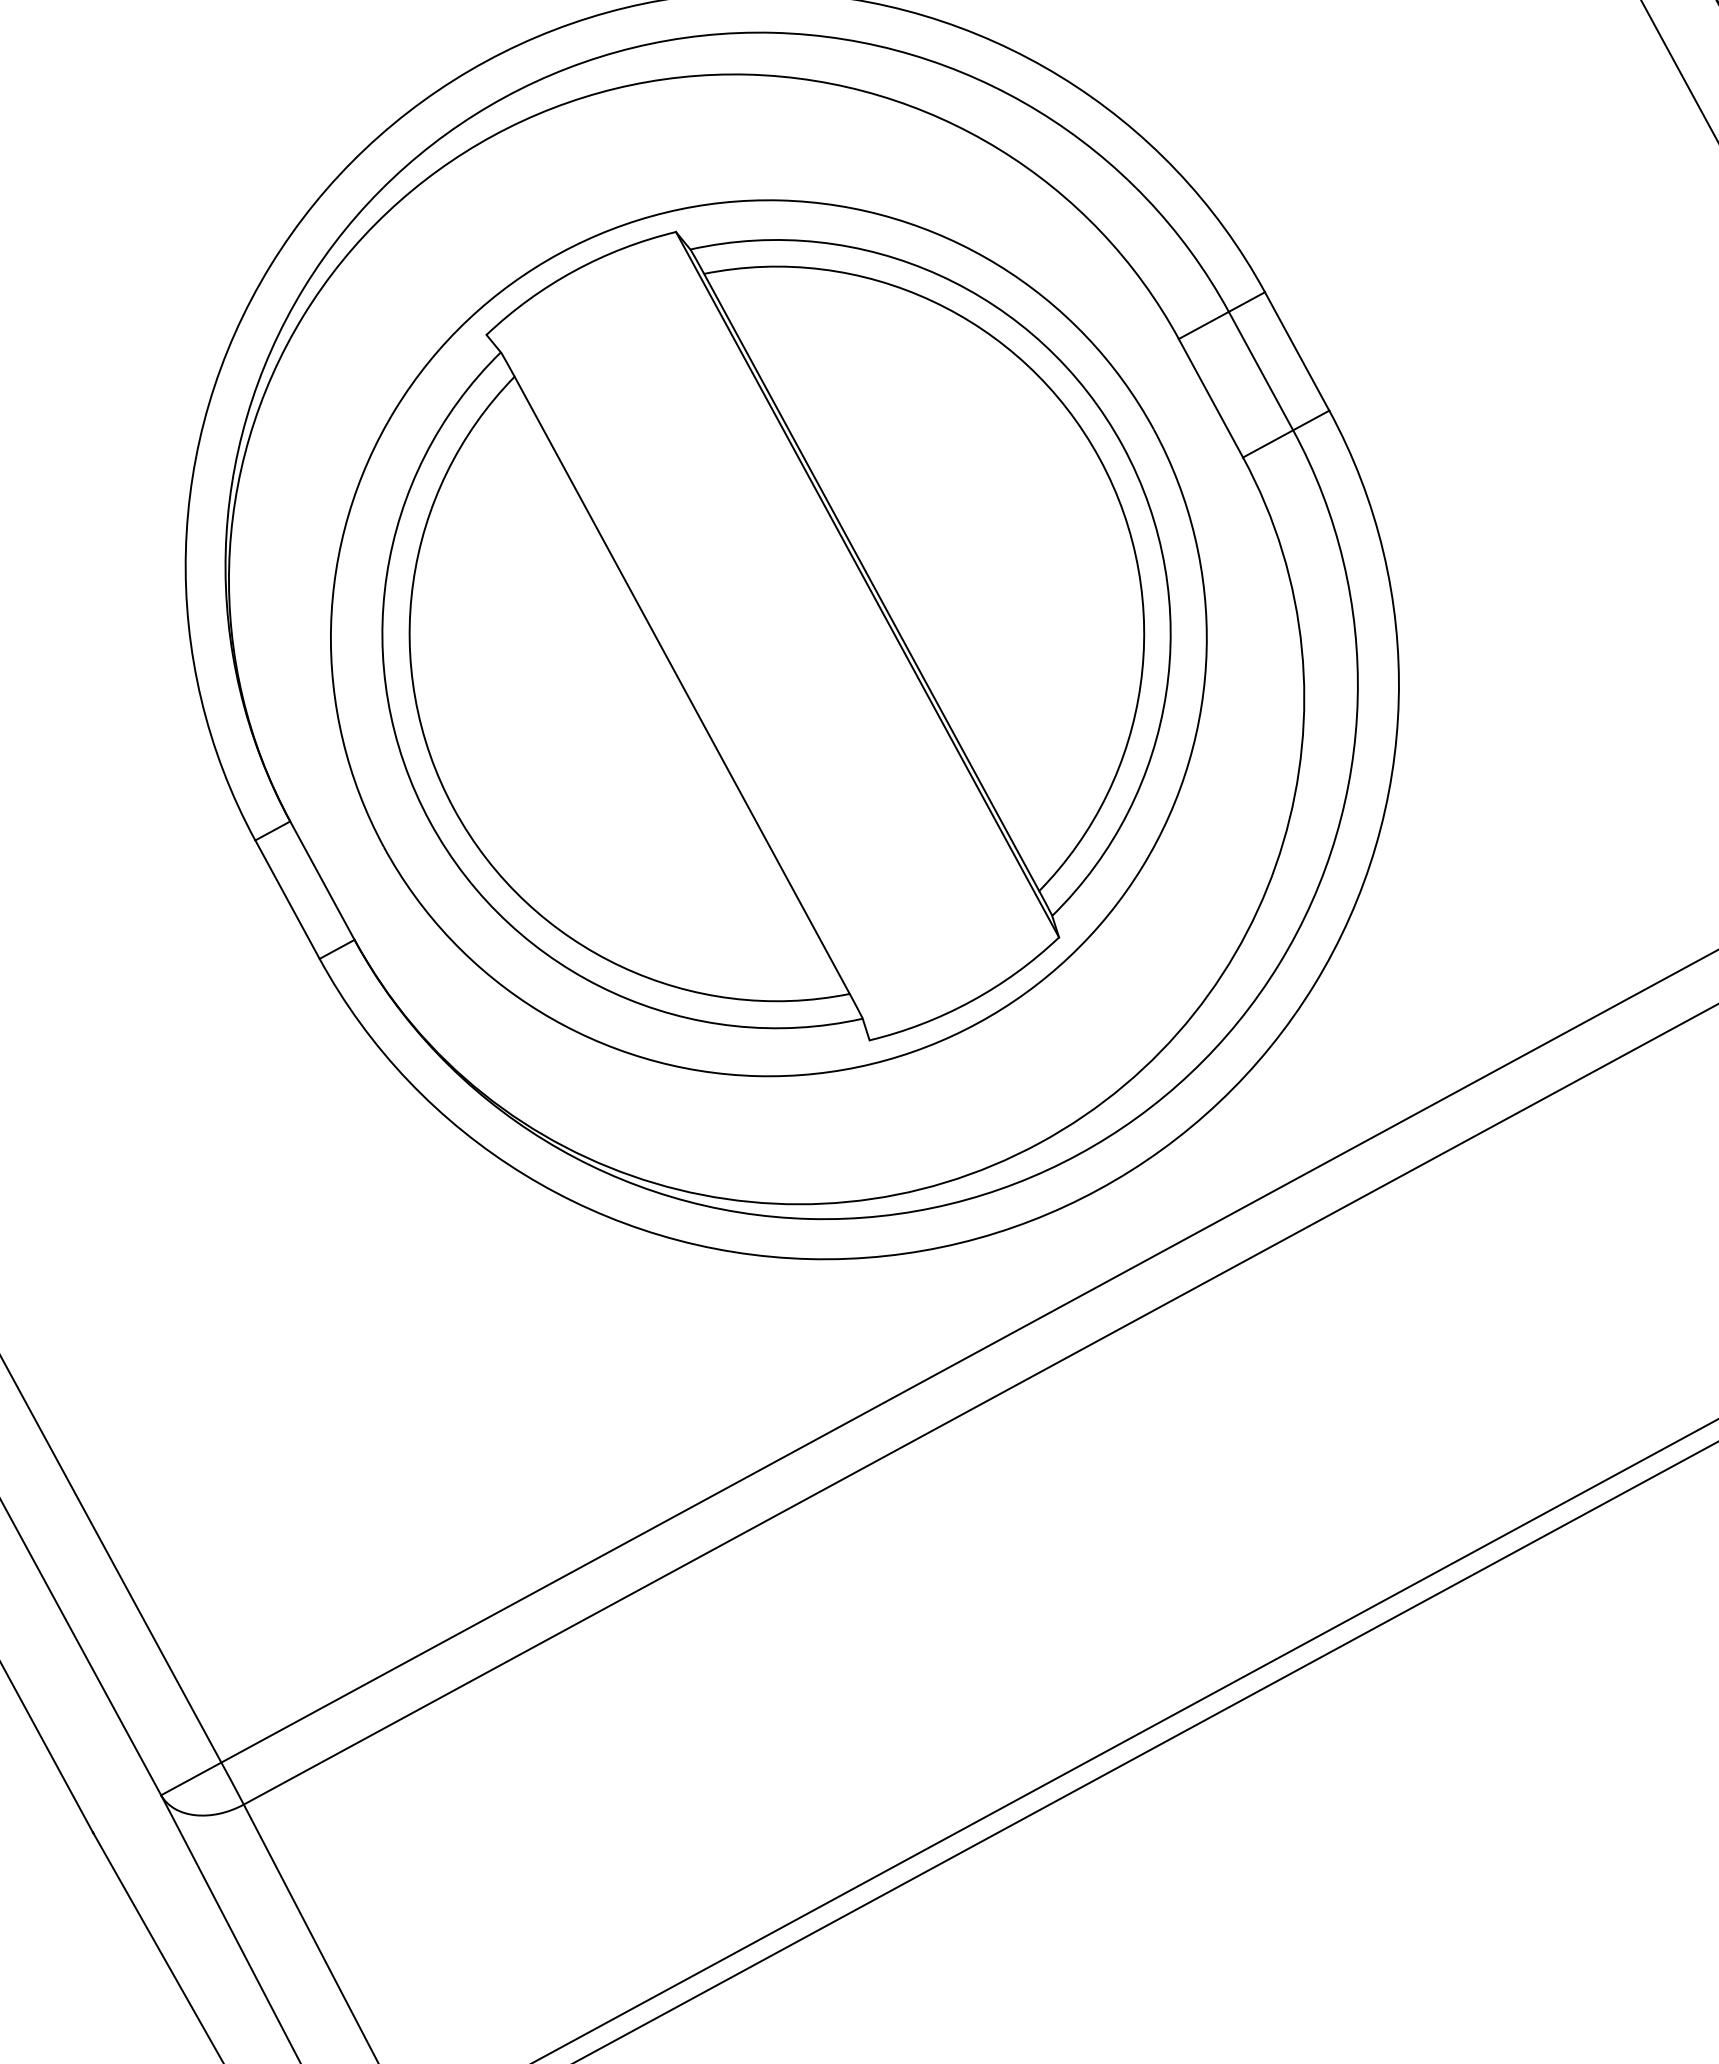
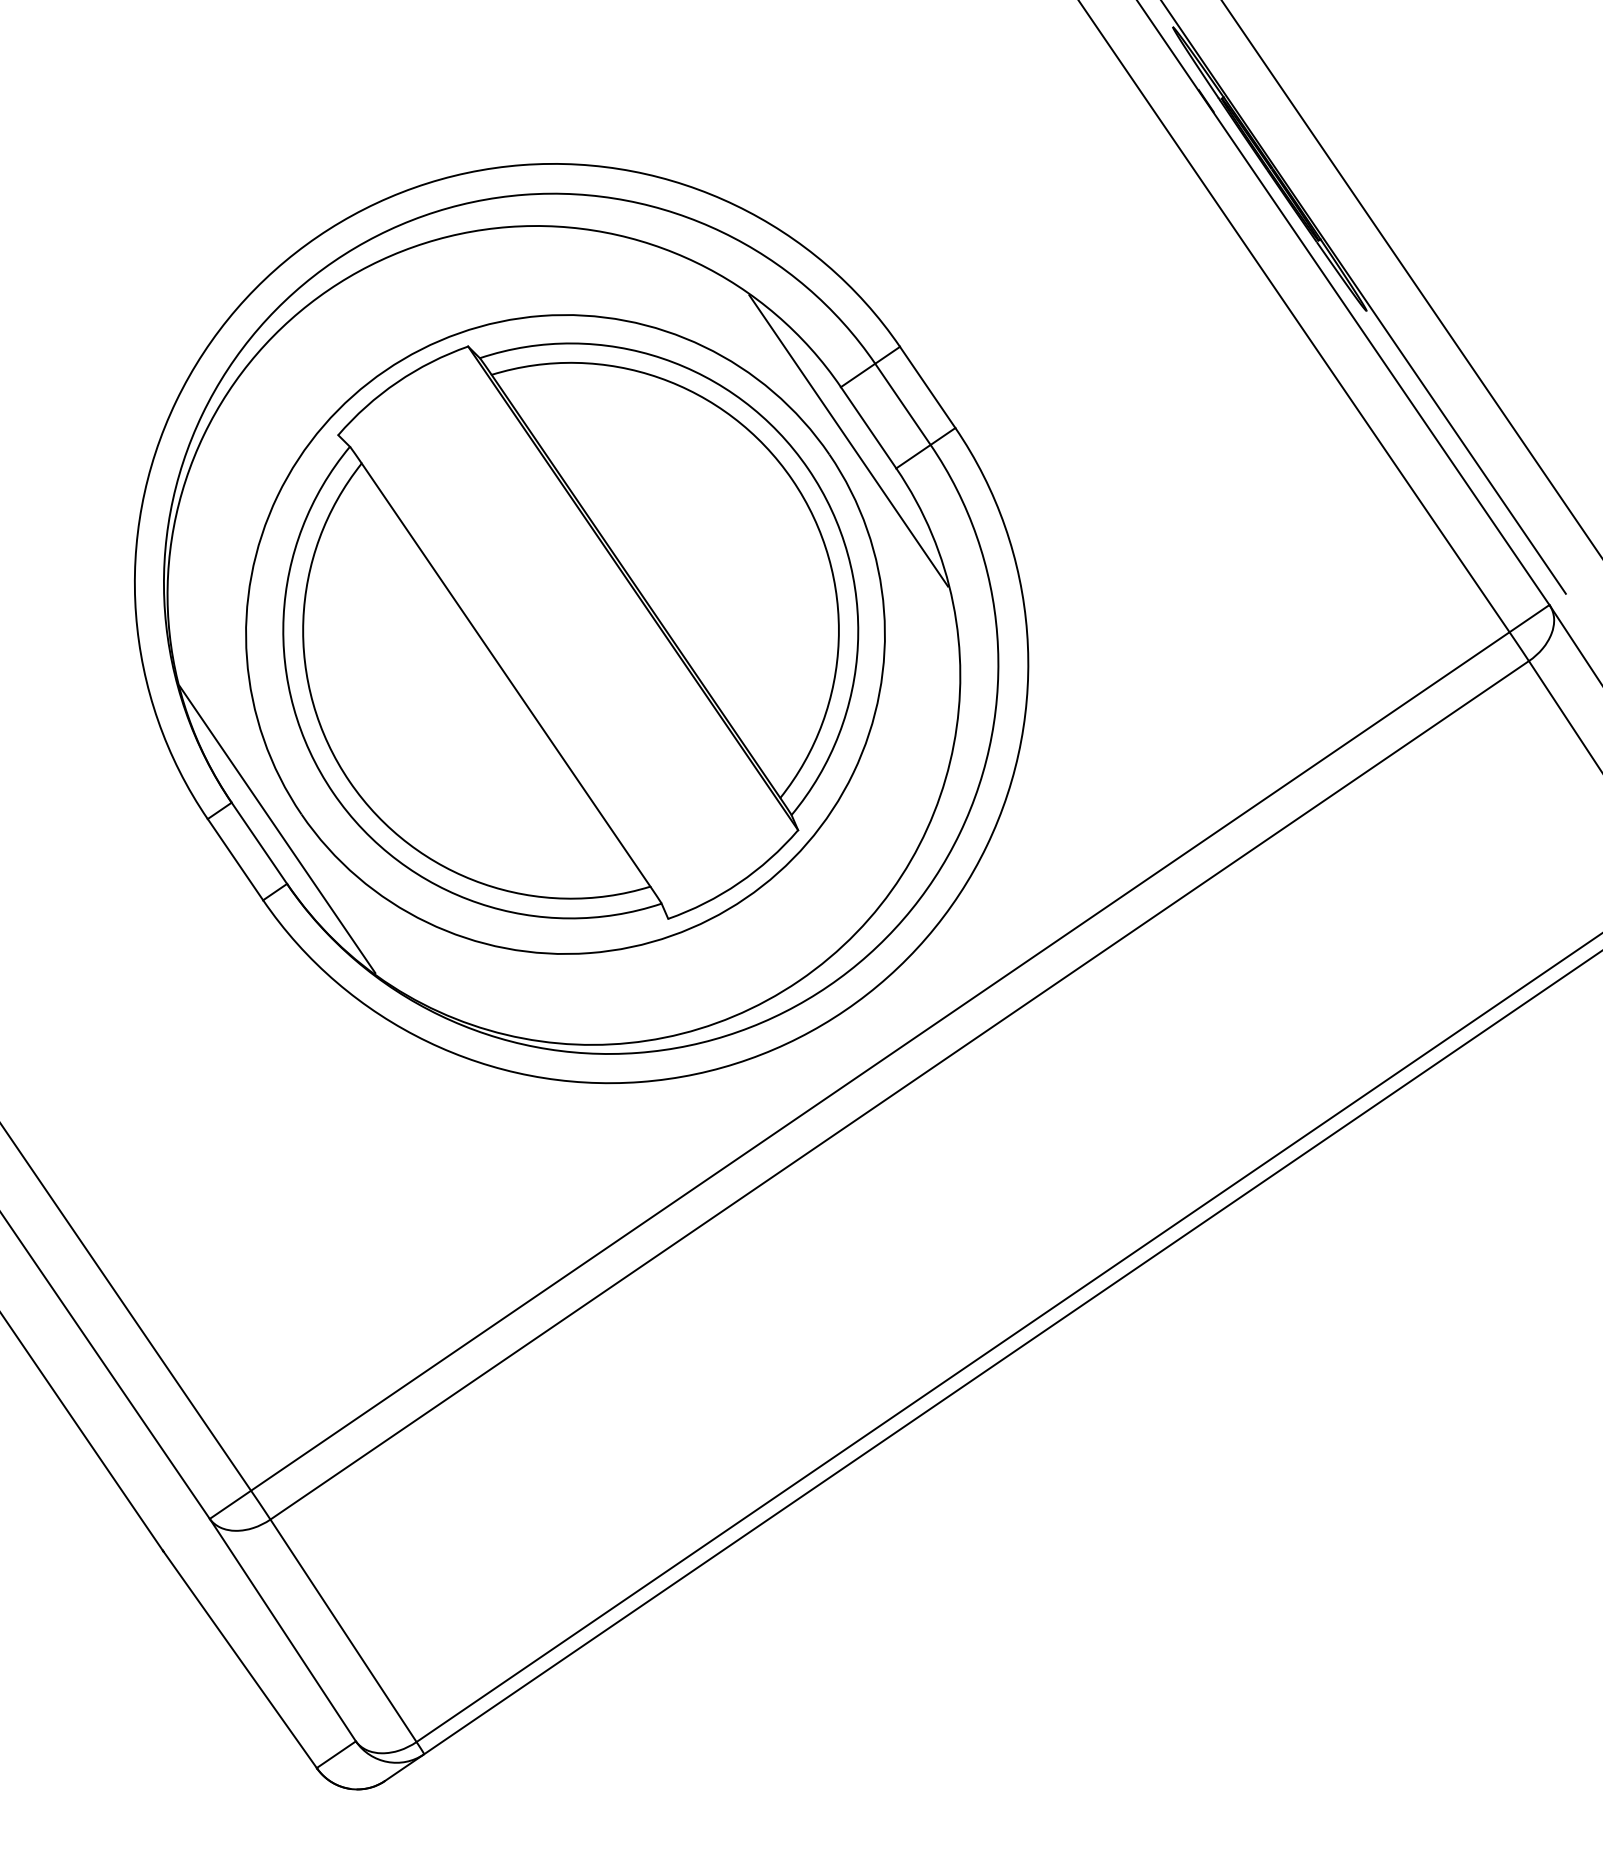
line: (1181, 412) -> (848, 440), added
line: (349, 864) -> (277, 829), added

